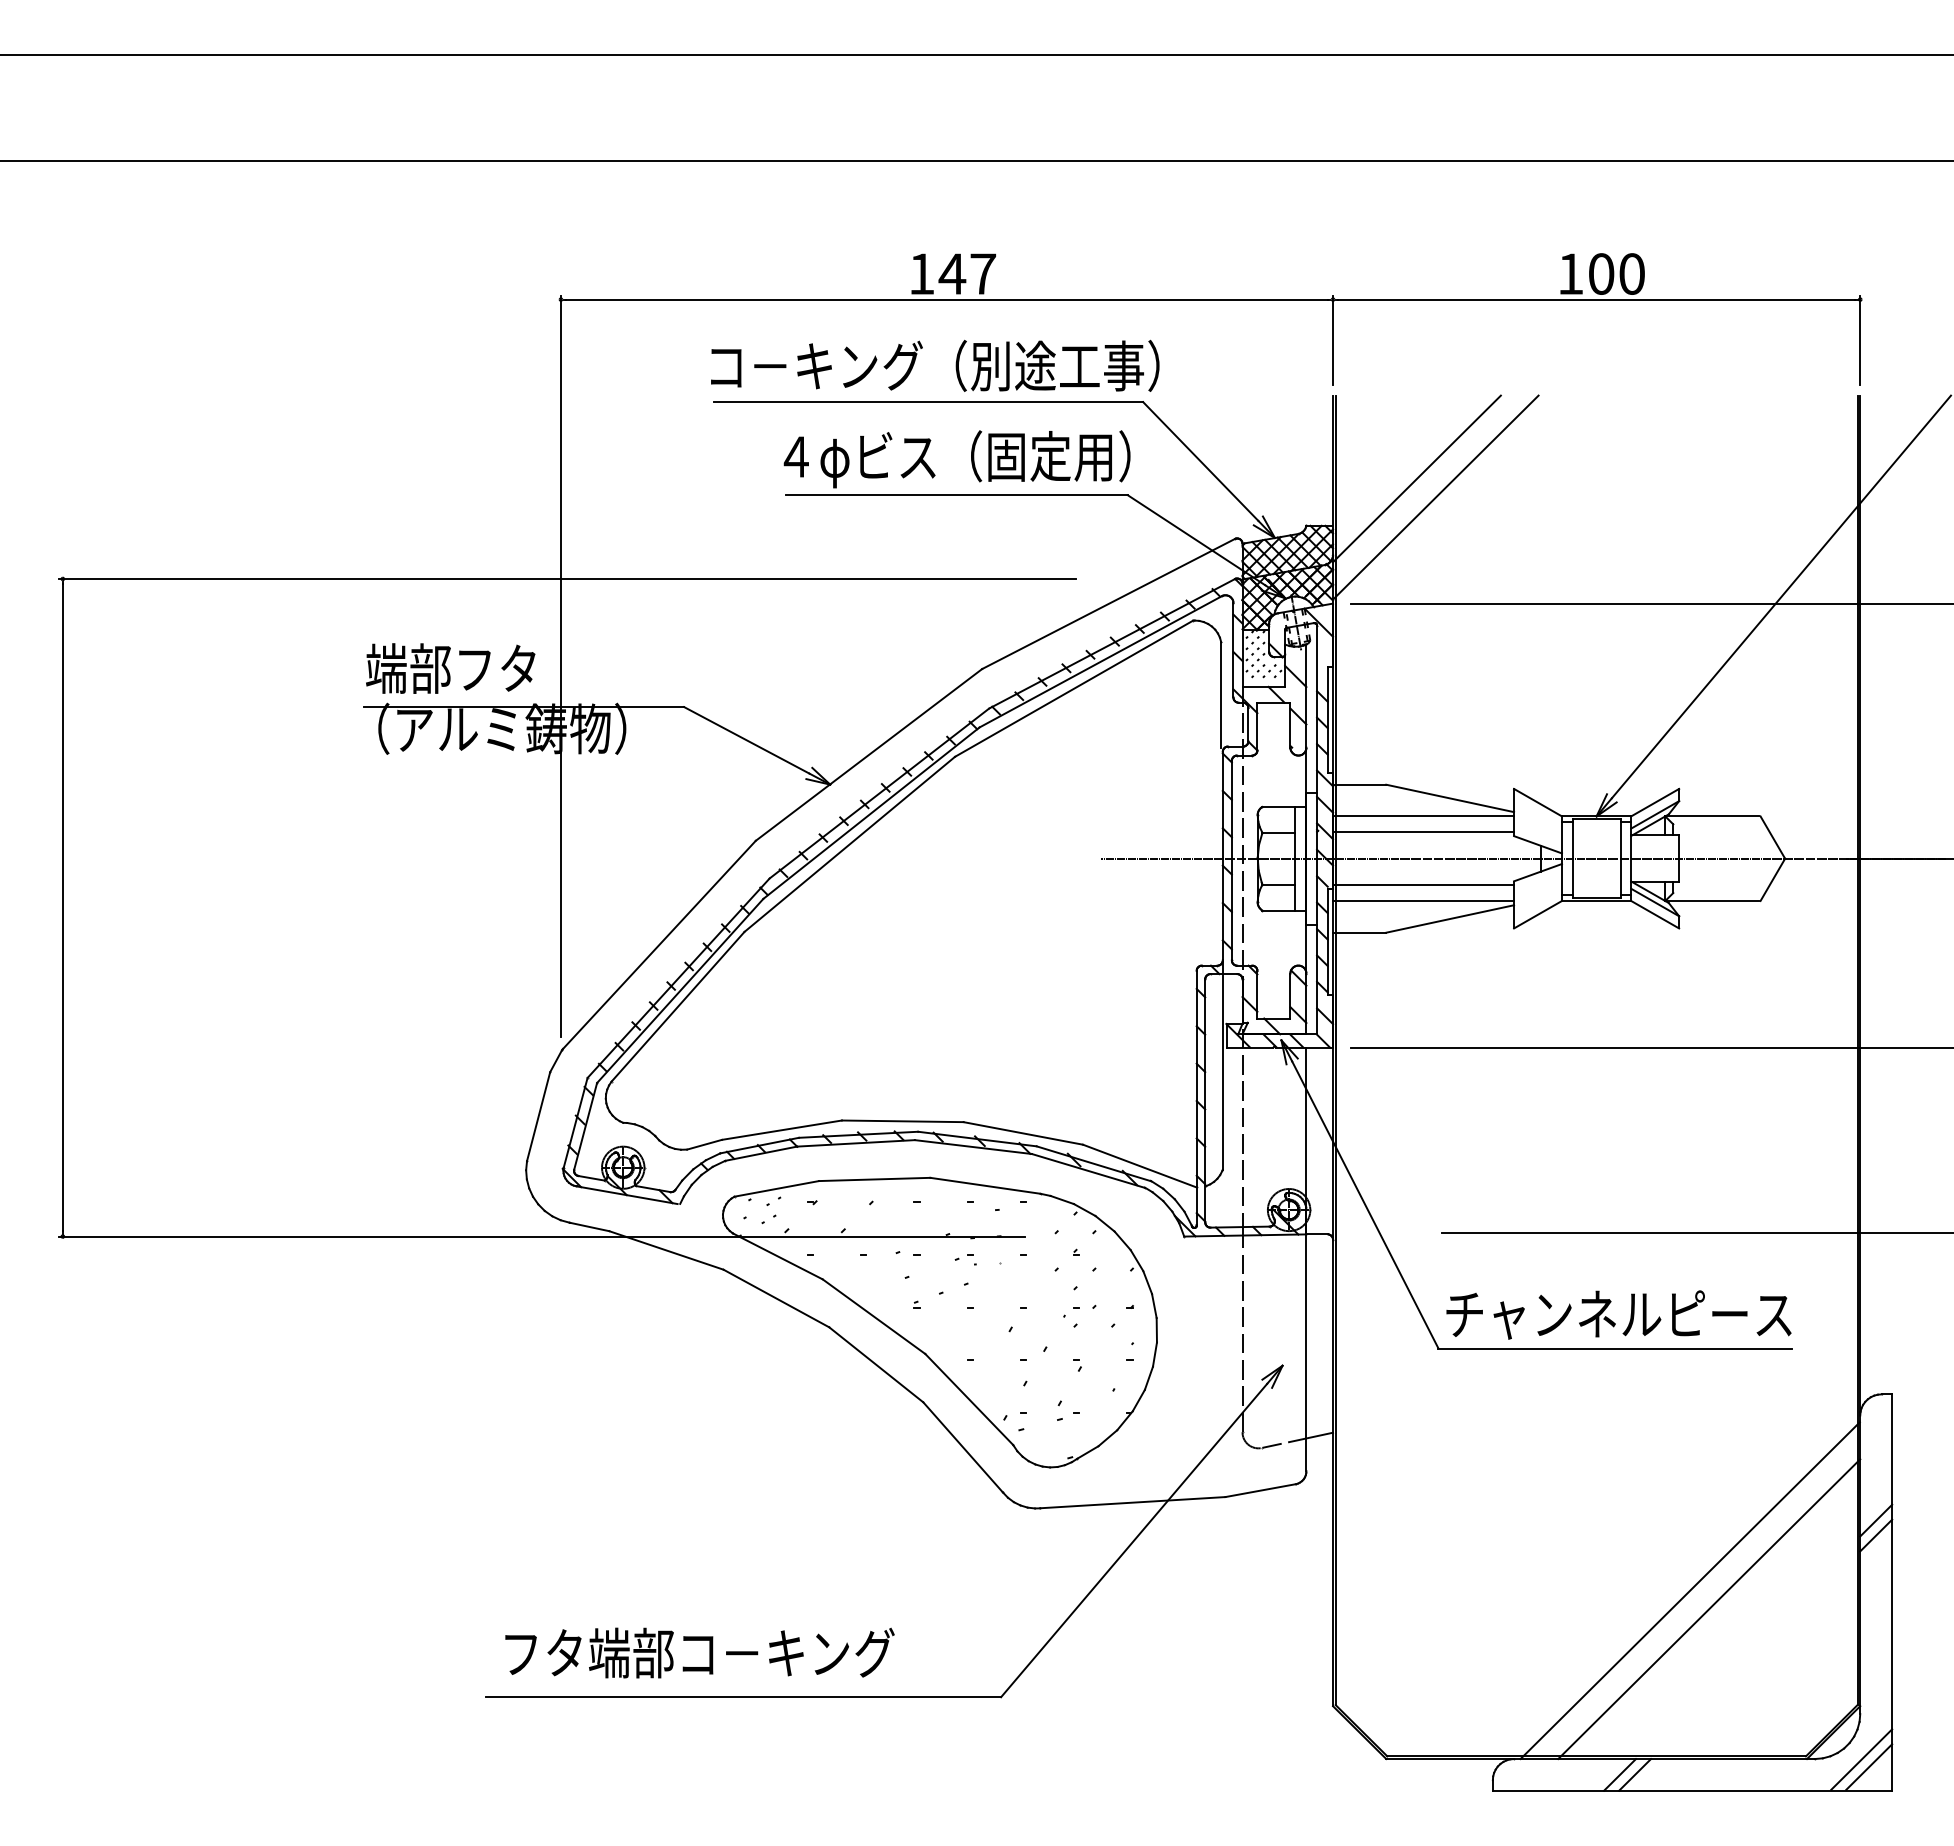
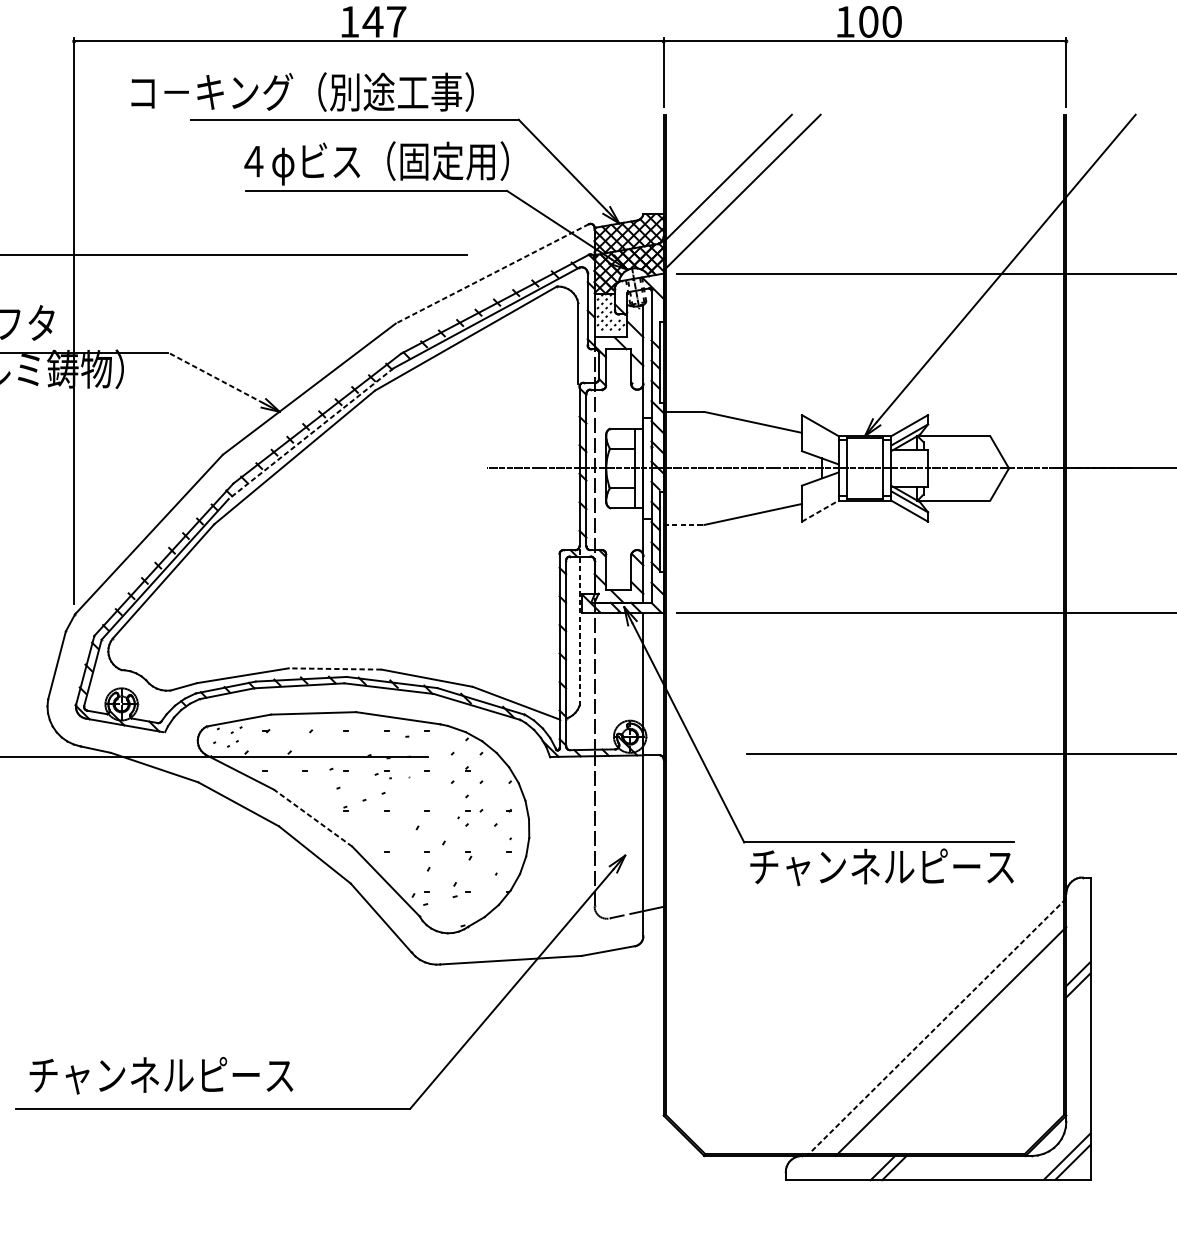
text: (935, 365) -> (302, 91), moved
line: (1108, 604) -> (492, 274), solid -> dashed
line: (746, 740) -> (215, 378), solid -> dashed
line: (871, 813) -> (311, 433), solid -> dashed
line: (1423, 816) -> (732, 436), removed
line: (1423, 832) -> (732, 448), removed
line: (1423, 885) -> (732, 488), removed
line: (1423, 900) -> (732, 500), removed
line: (1538, 914) -> (820, 511), solid -> dashed
line: (1359, 932) -> (683, 524), solid -> dashed
line: (1222, 1065) -> (579, 626), solid -> dashed
line: (902, 1121) -> (334, 669), solid -> dashed
text: (1618, 1314) -> (881, 866), moved
line: (873, 1316) -> (312, 818), solid -> dashed
line: (1689, 1590) -> (935, 1027), solid -> dashed
text: (698, 1652) -> (179, 1074), フタ端部コ－キング -> チャンネルピース

